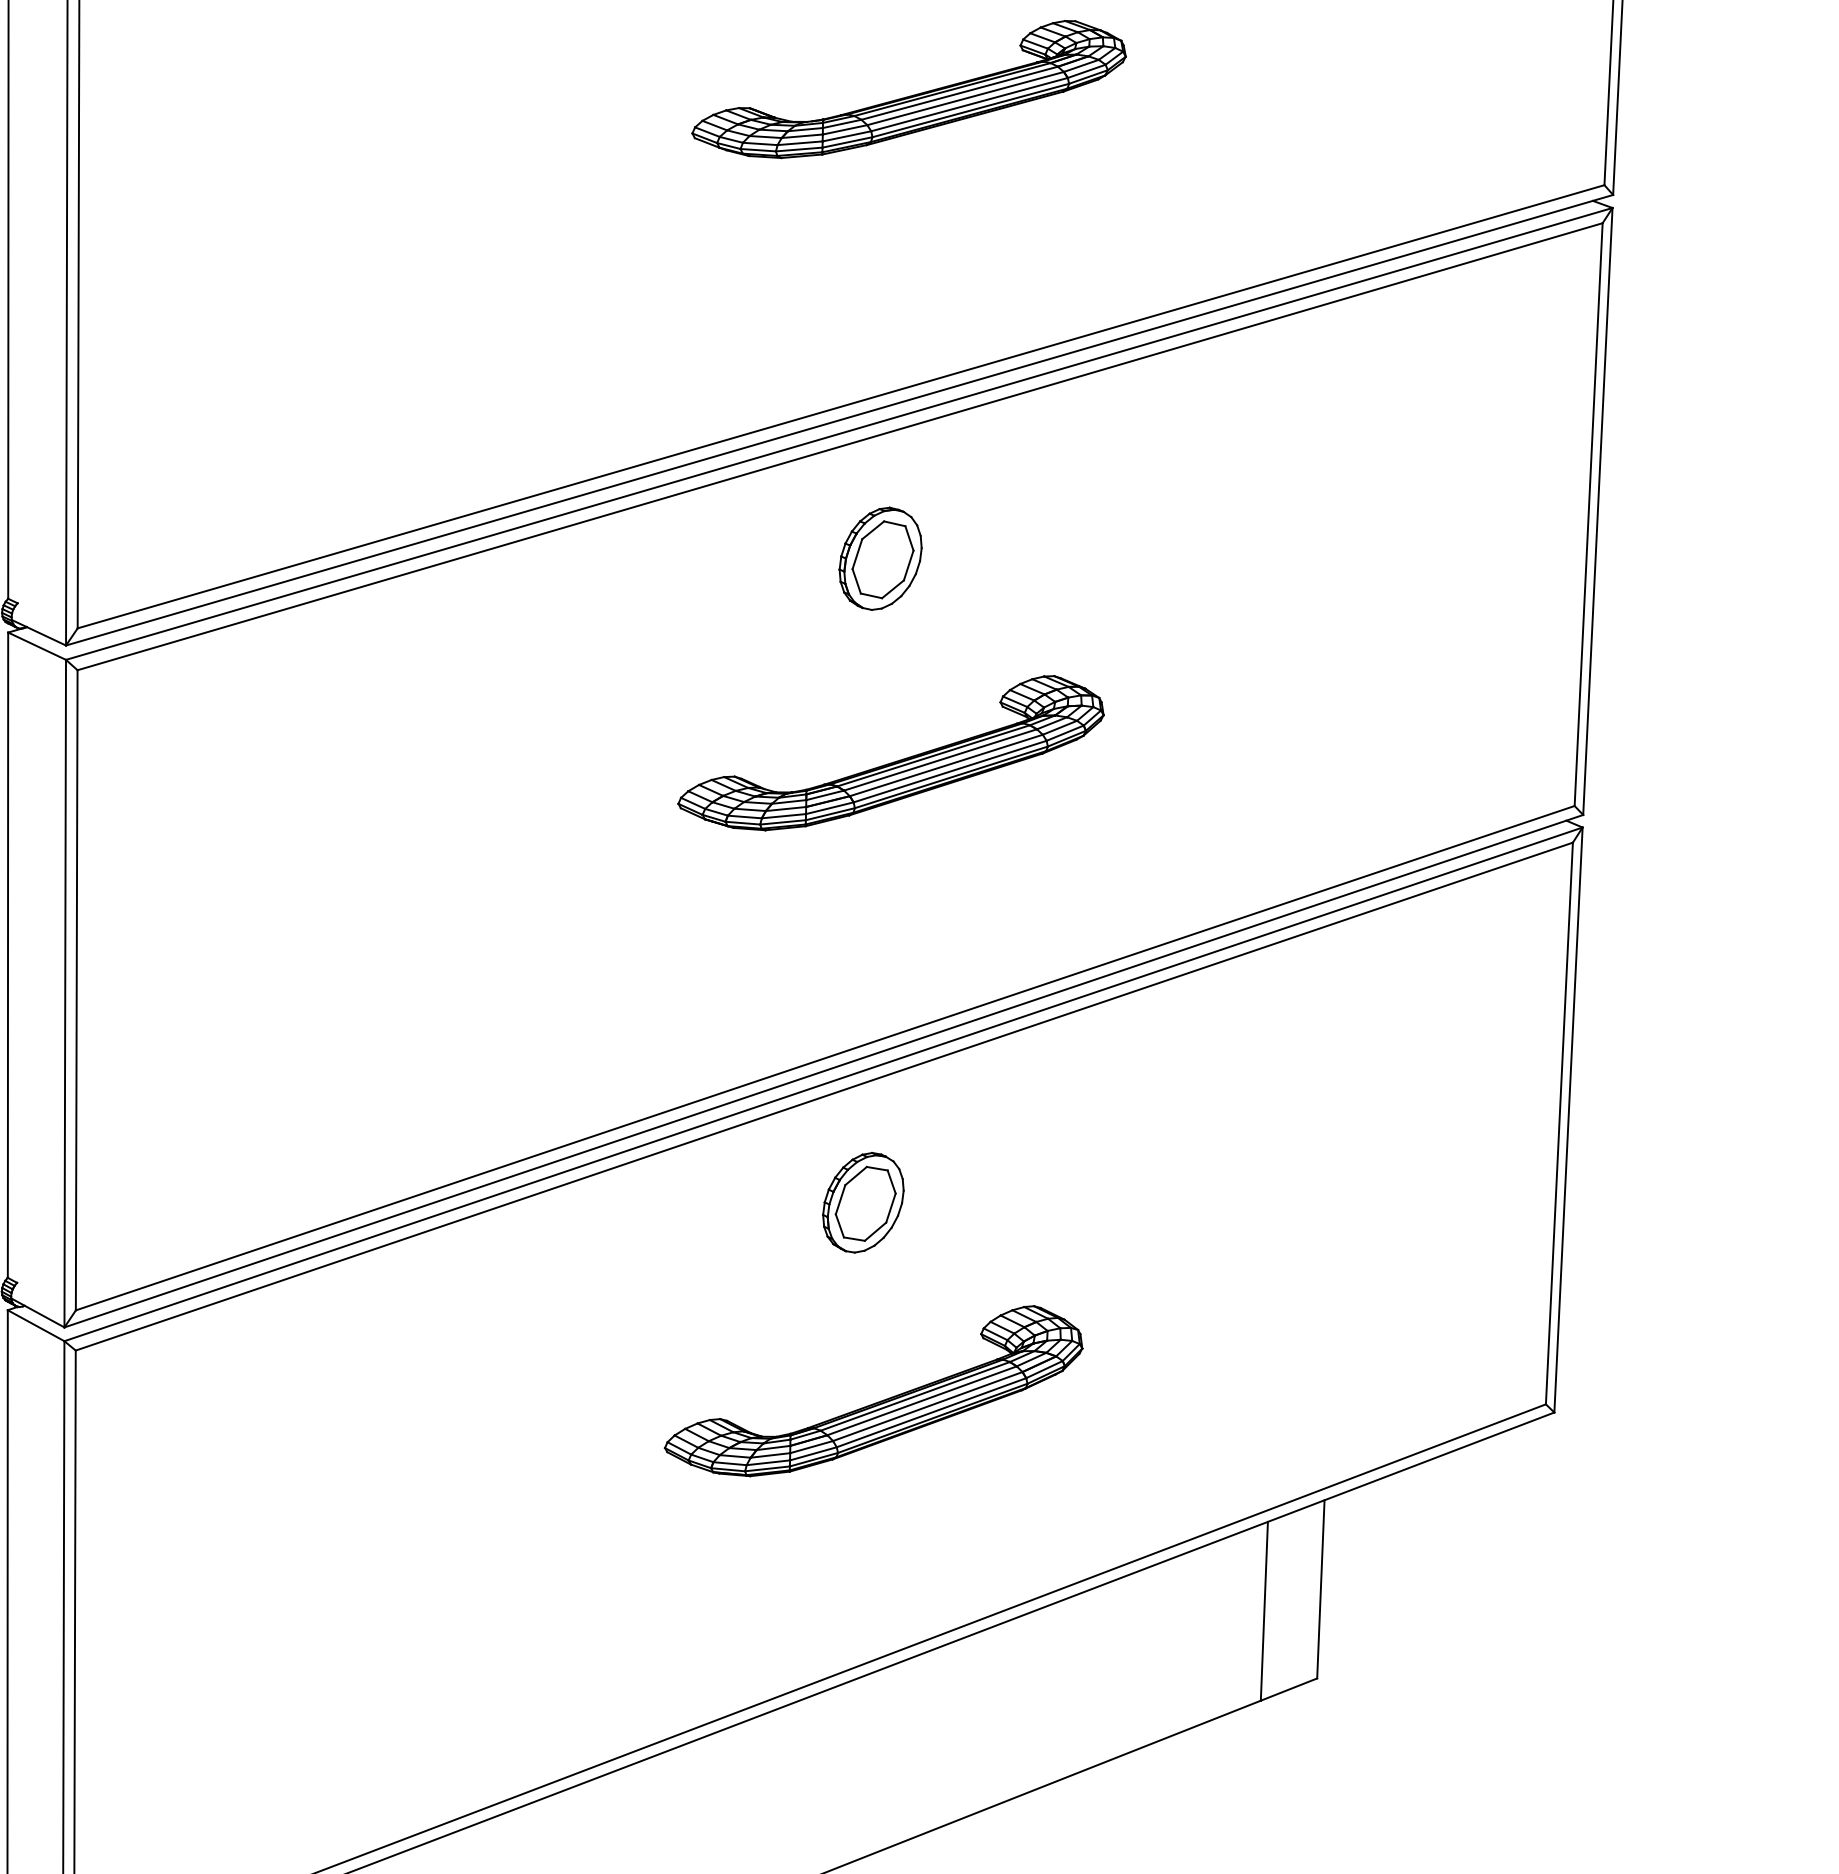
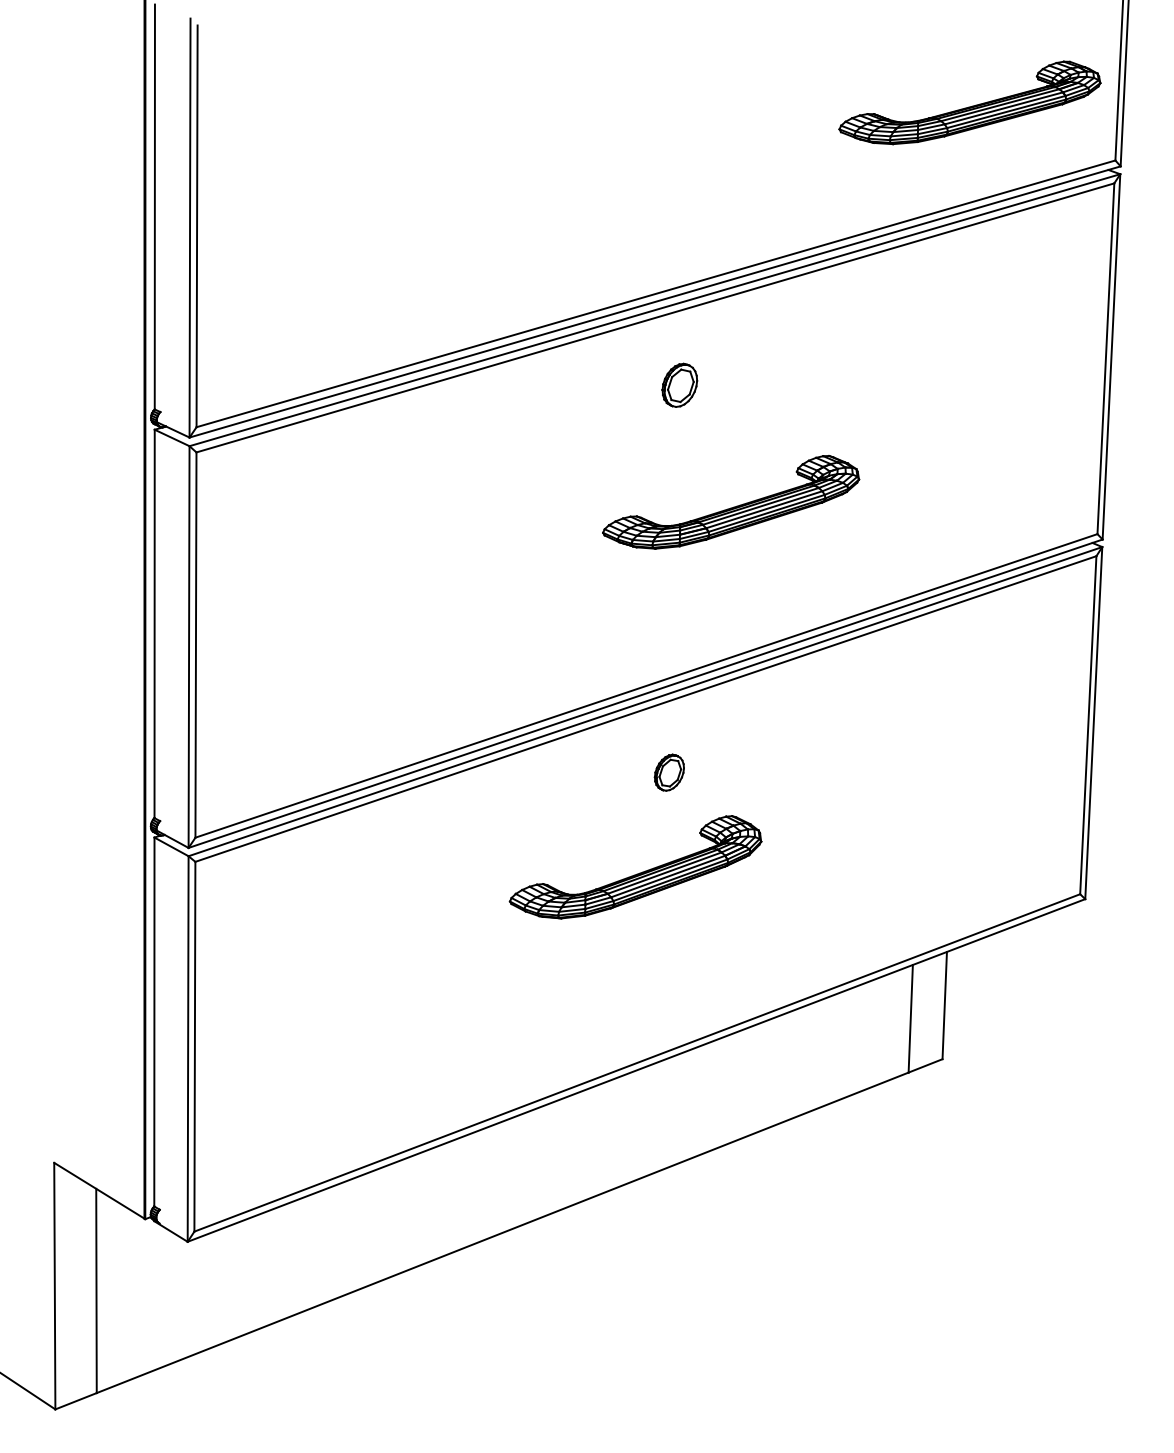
part: (908, 88) -> (969, 102), moved
part: (880, 559) -> (679, 385), size x0.7
part: (891, 753) -> (731, 502), moved
part: (863, 1202) -> (669, 772), size x0.6
part: (875, 1401) -> (636, 873), moved

